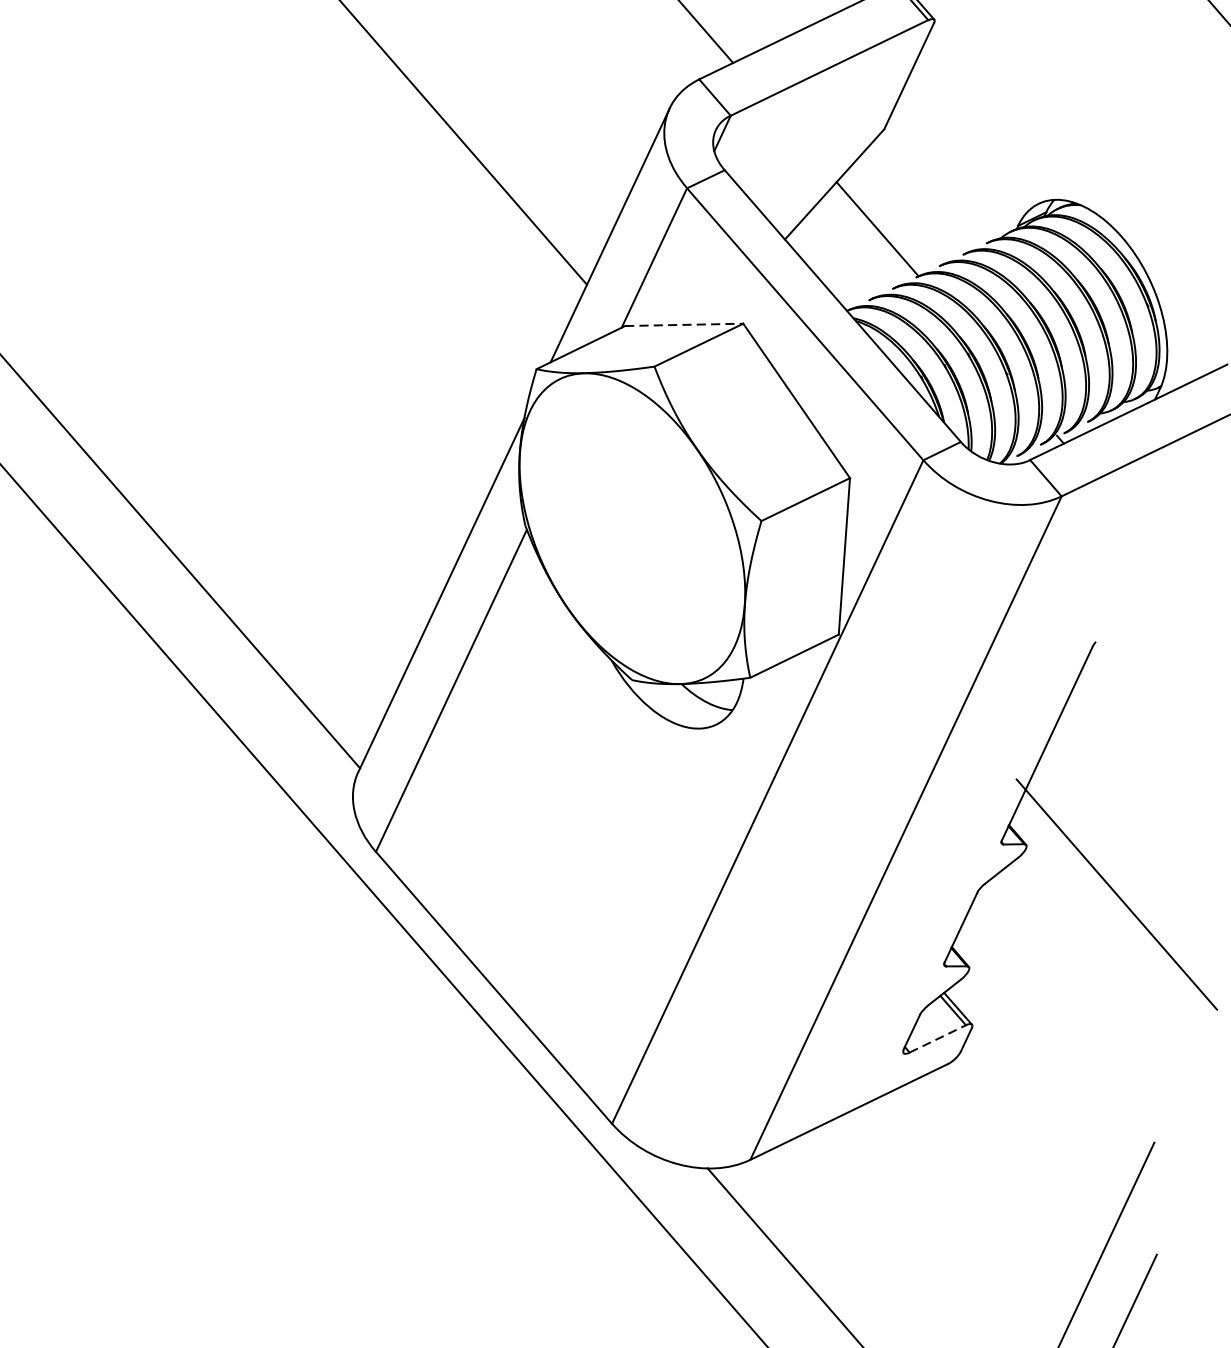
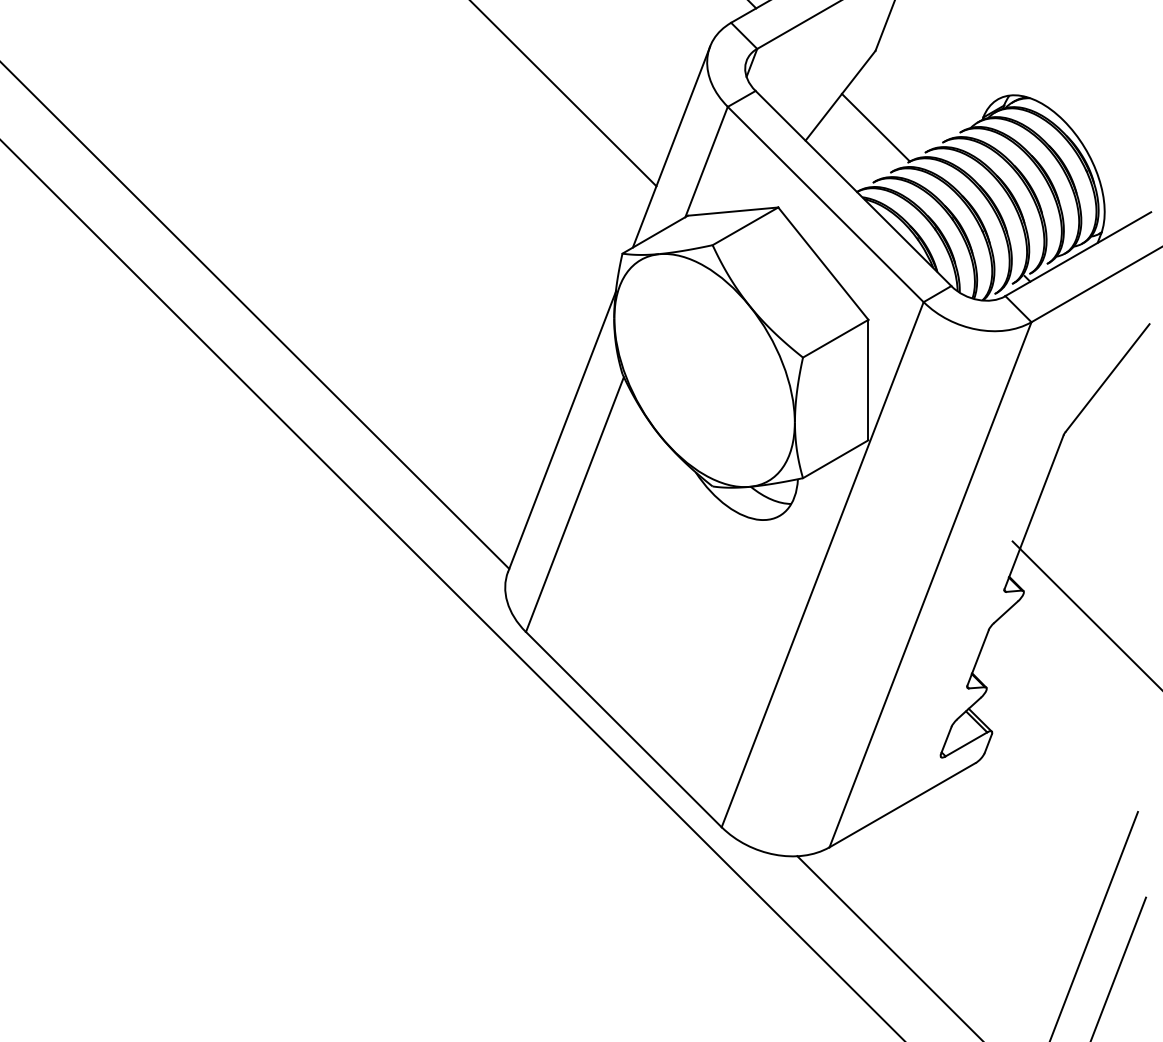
line: (684, 324) -> (733, 211), dashed -> solid
line: (1155, 575) -> (1107, 377), added
line: (937, 1039) -> (966, 744), dashed -> solid

